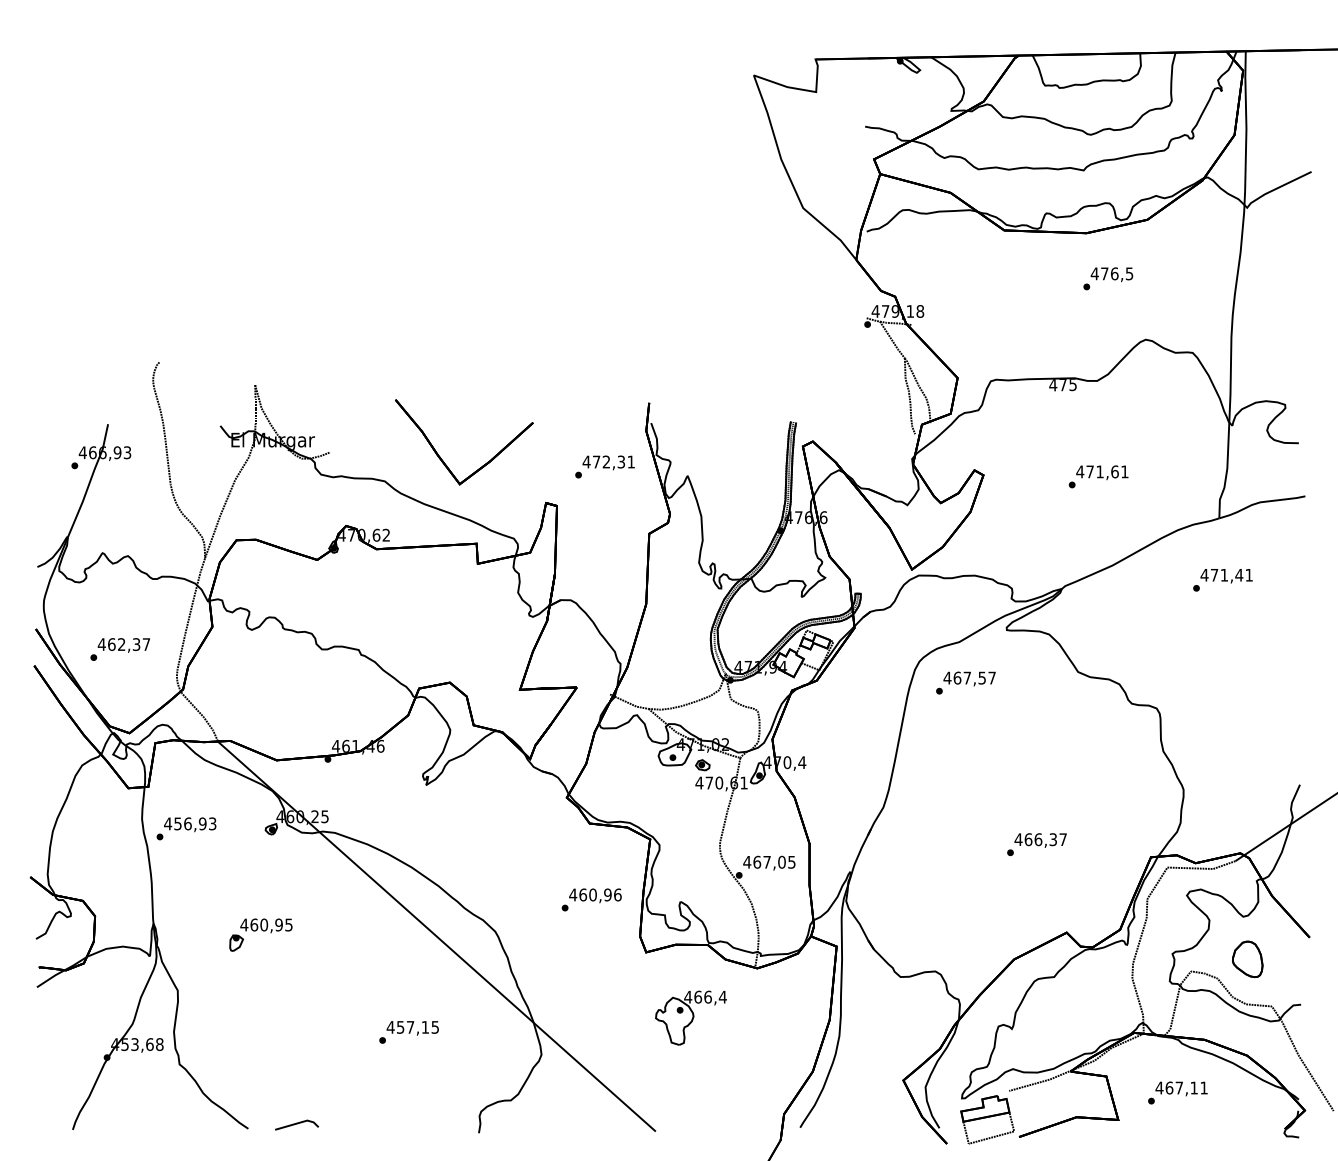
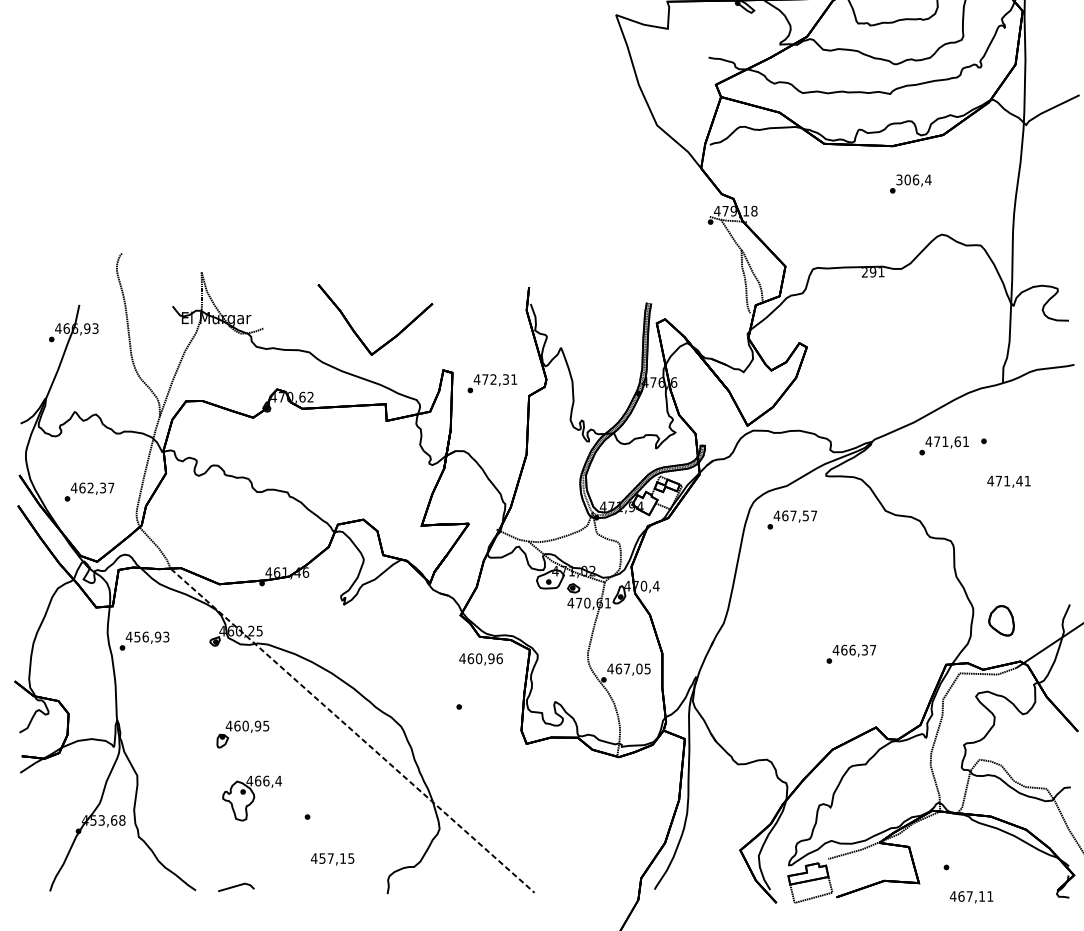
text: (1111, 273) -> (913, 179), 476,5 -> 306,4
text: (1062, 385) -> (872, 272), 475 -> 291
text: (604, 466) -> (491, 383), moved
text: (1098, 476) -> (944, 445), moved
text: (1226, 576) -> (1008, 482), moved
text: (595, 895) -> (481, 659), moved
part: (260, 934) -> (242, 733), moved
line: (437, 936) -> (353, 730), solid -> dashed
part: (1247, 959) -> (1001, 620), moved
part: (690, 1017) -> (251, 797), moved
text: (412, 1028) -> (332, 859), moved
text: (1181, 1088) -> (971, 896), moved

